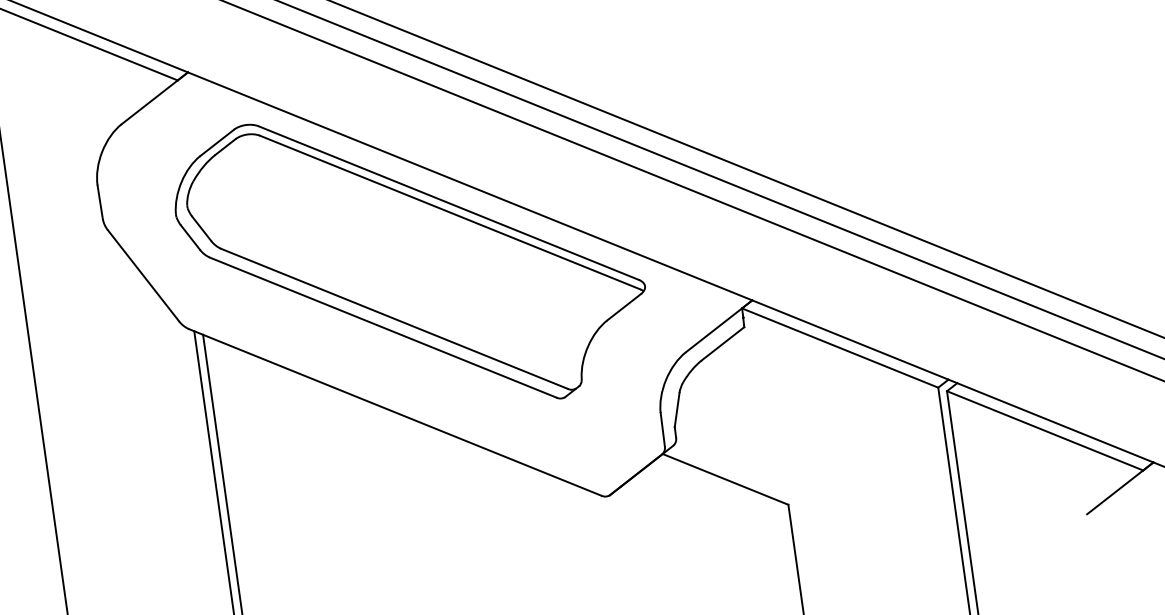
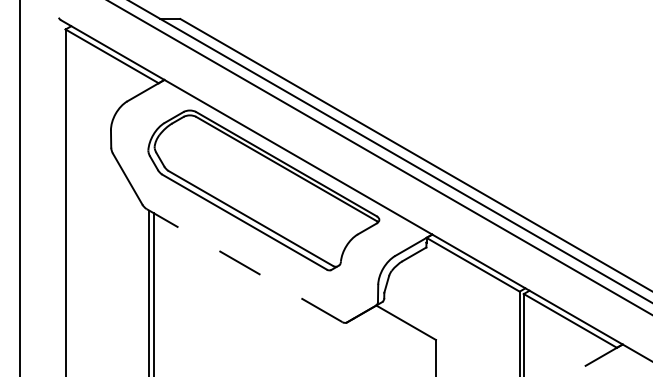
line: (394, 412) -> (244, 265), solid -> dashed

